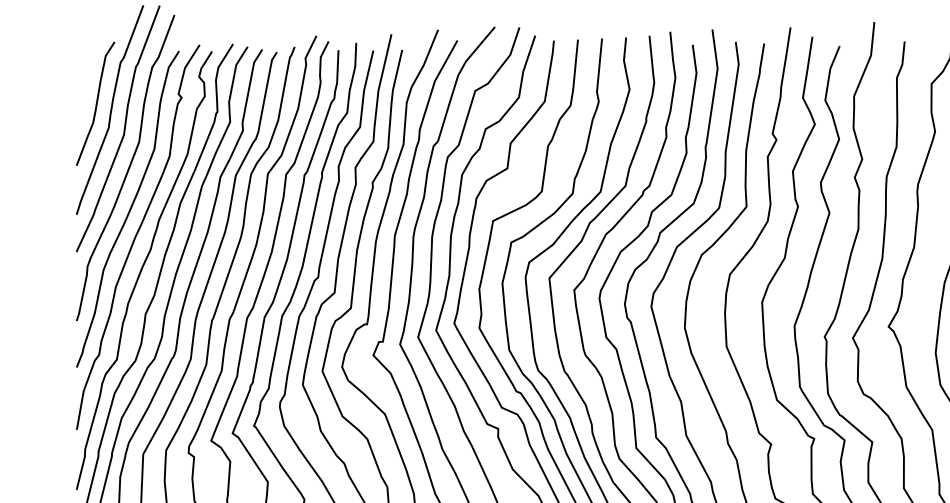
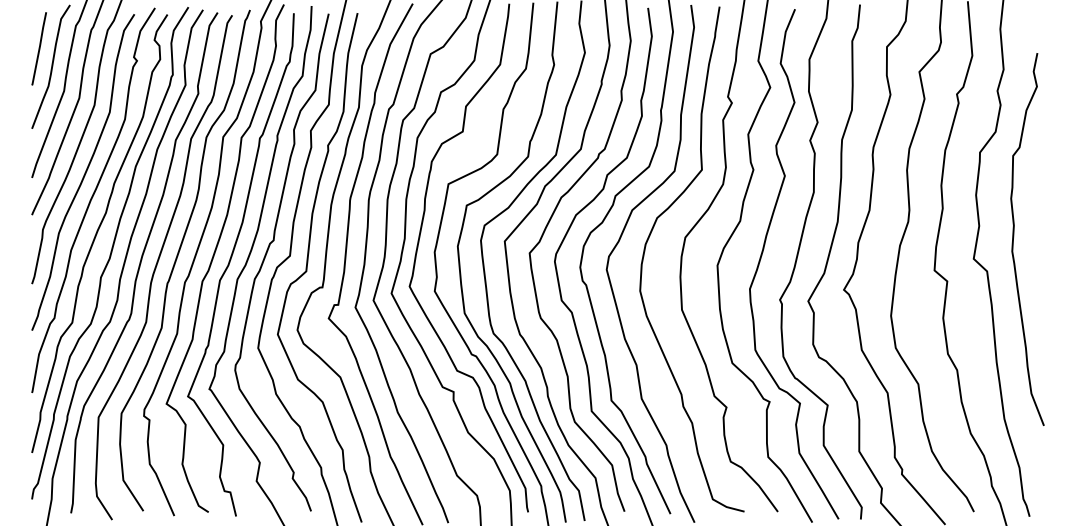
line: (83, 85) -> (38, 48), added

